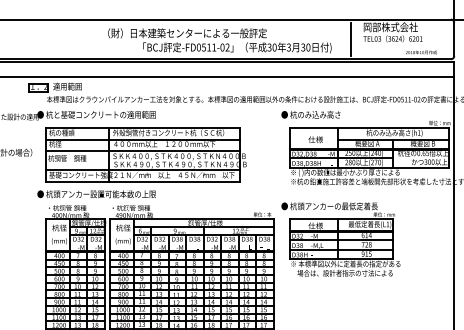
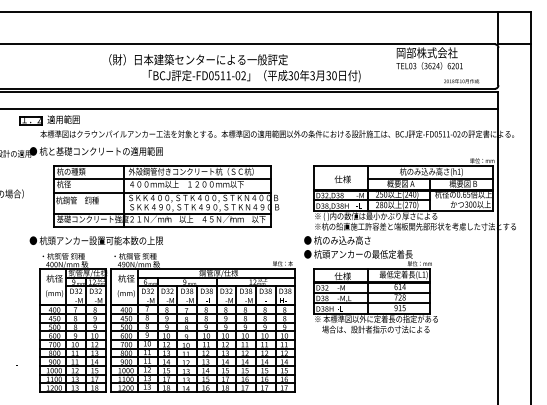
line: (351, 39) -> (382, 66), removed
text: (311, 114) -> (337, 240), moved
part: (146, 154) -> (166, 196), moved

